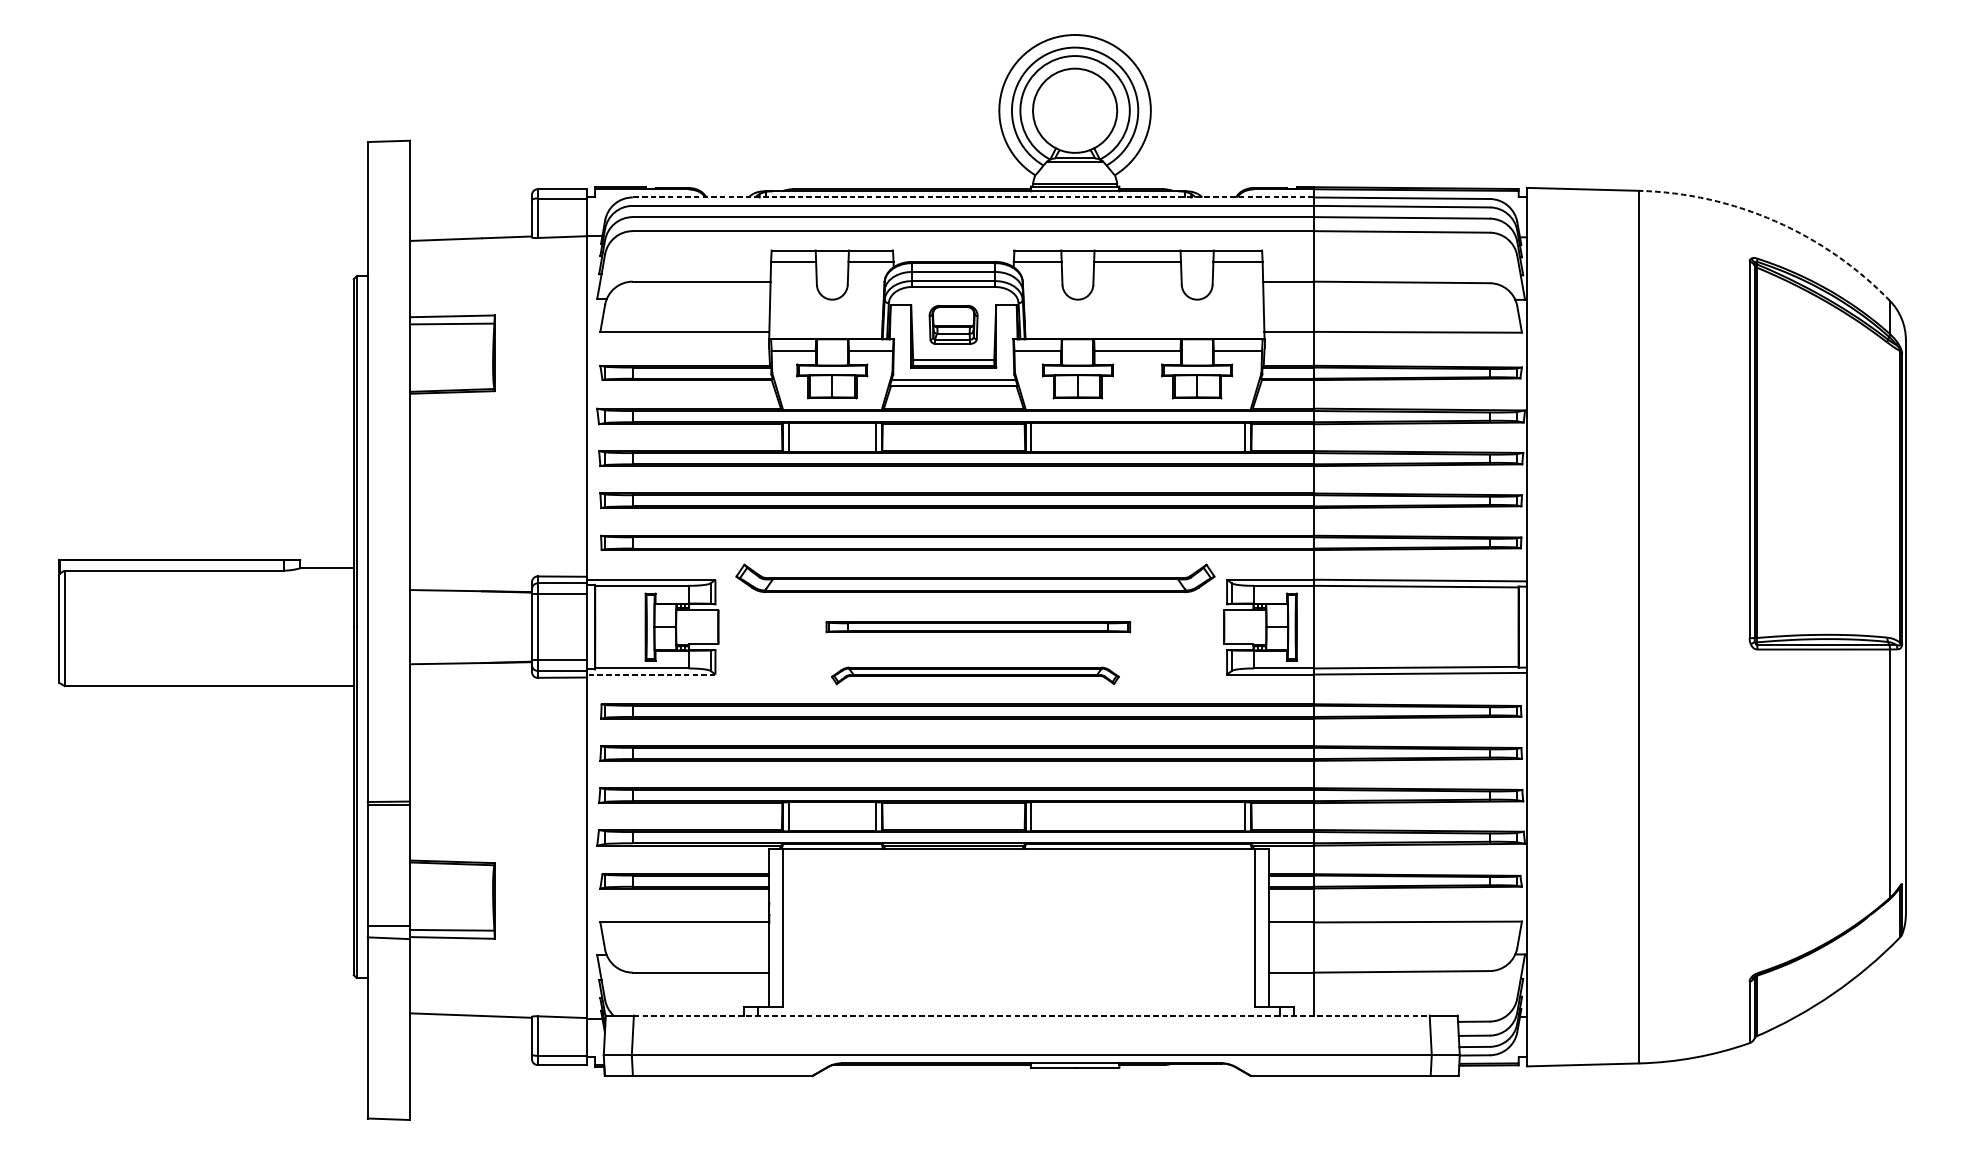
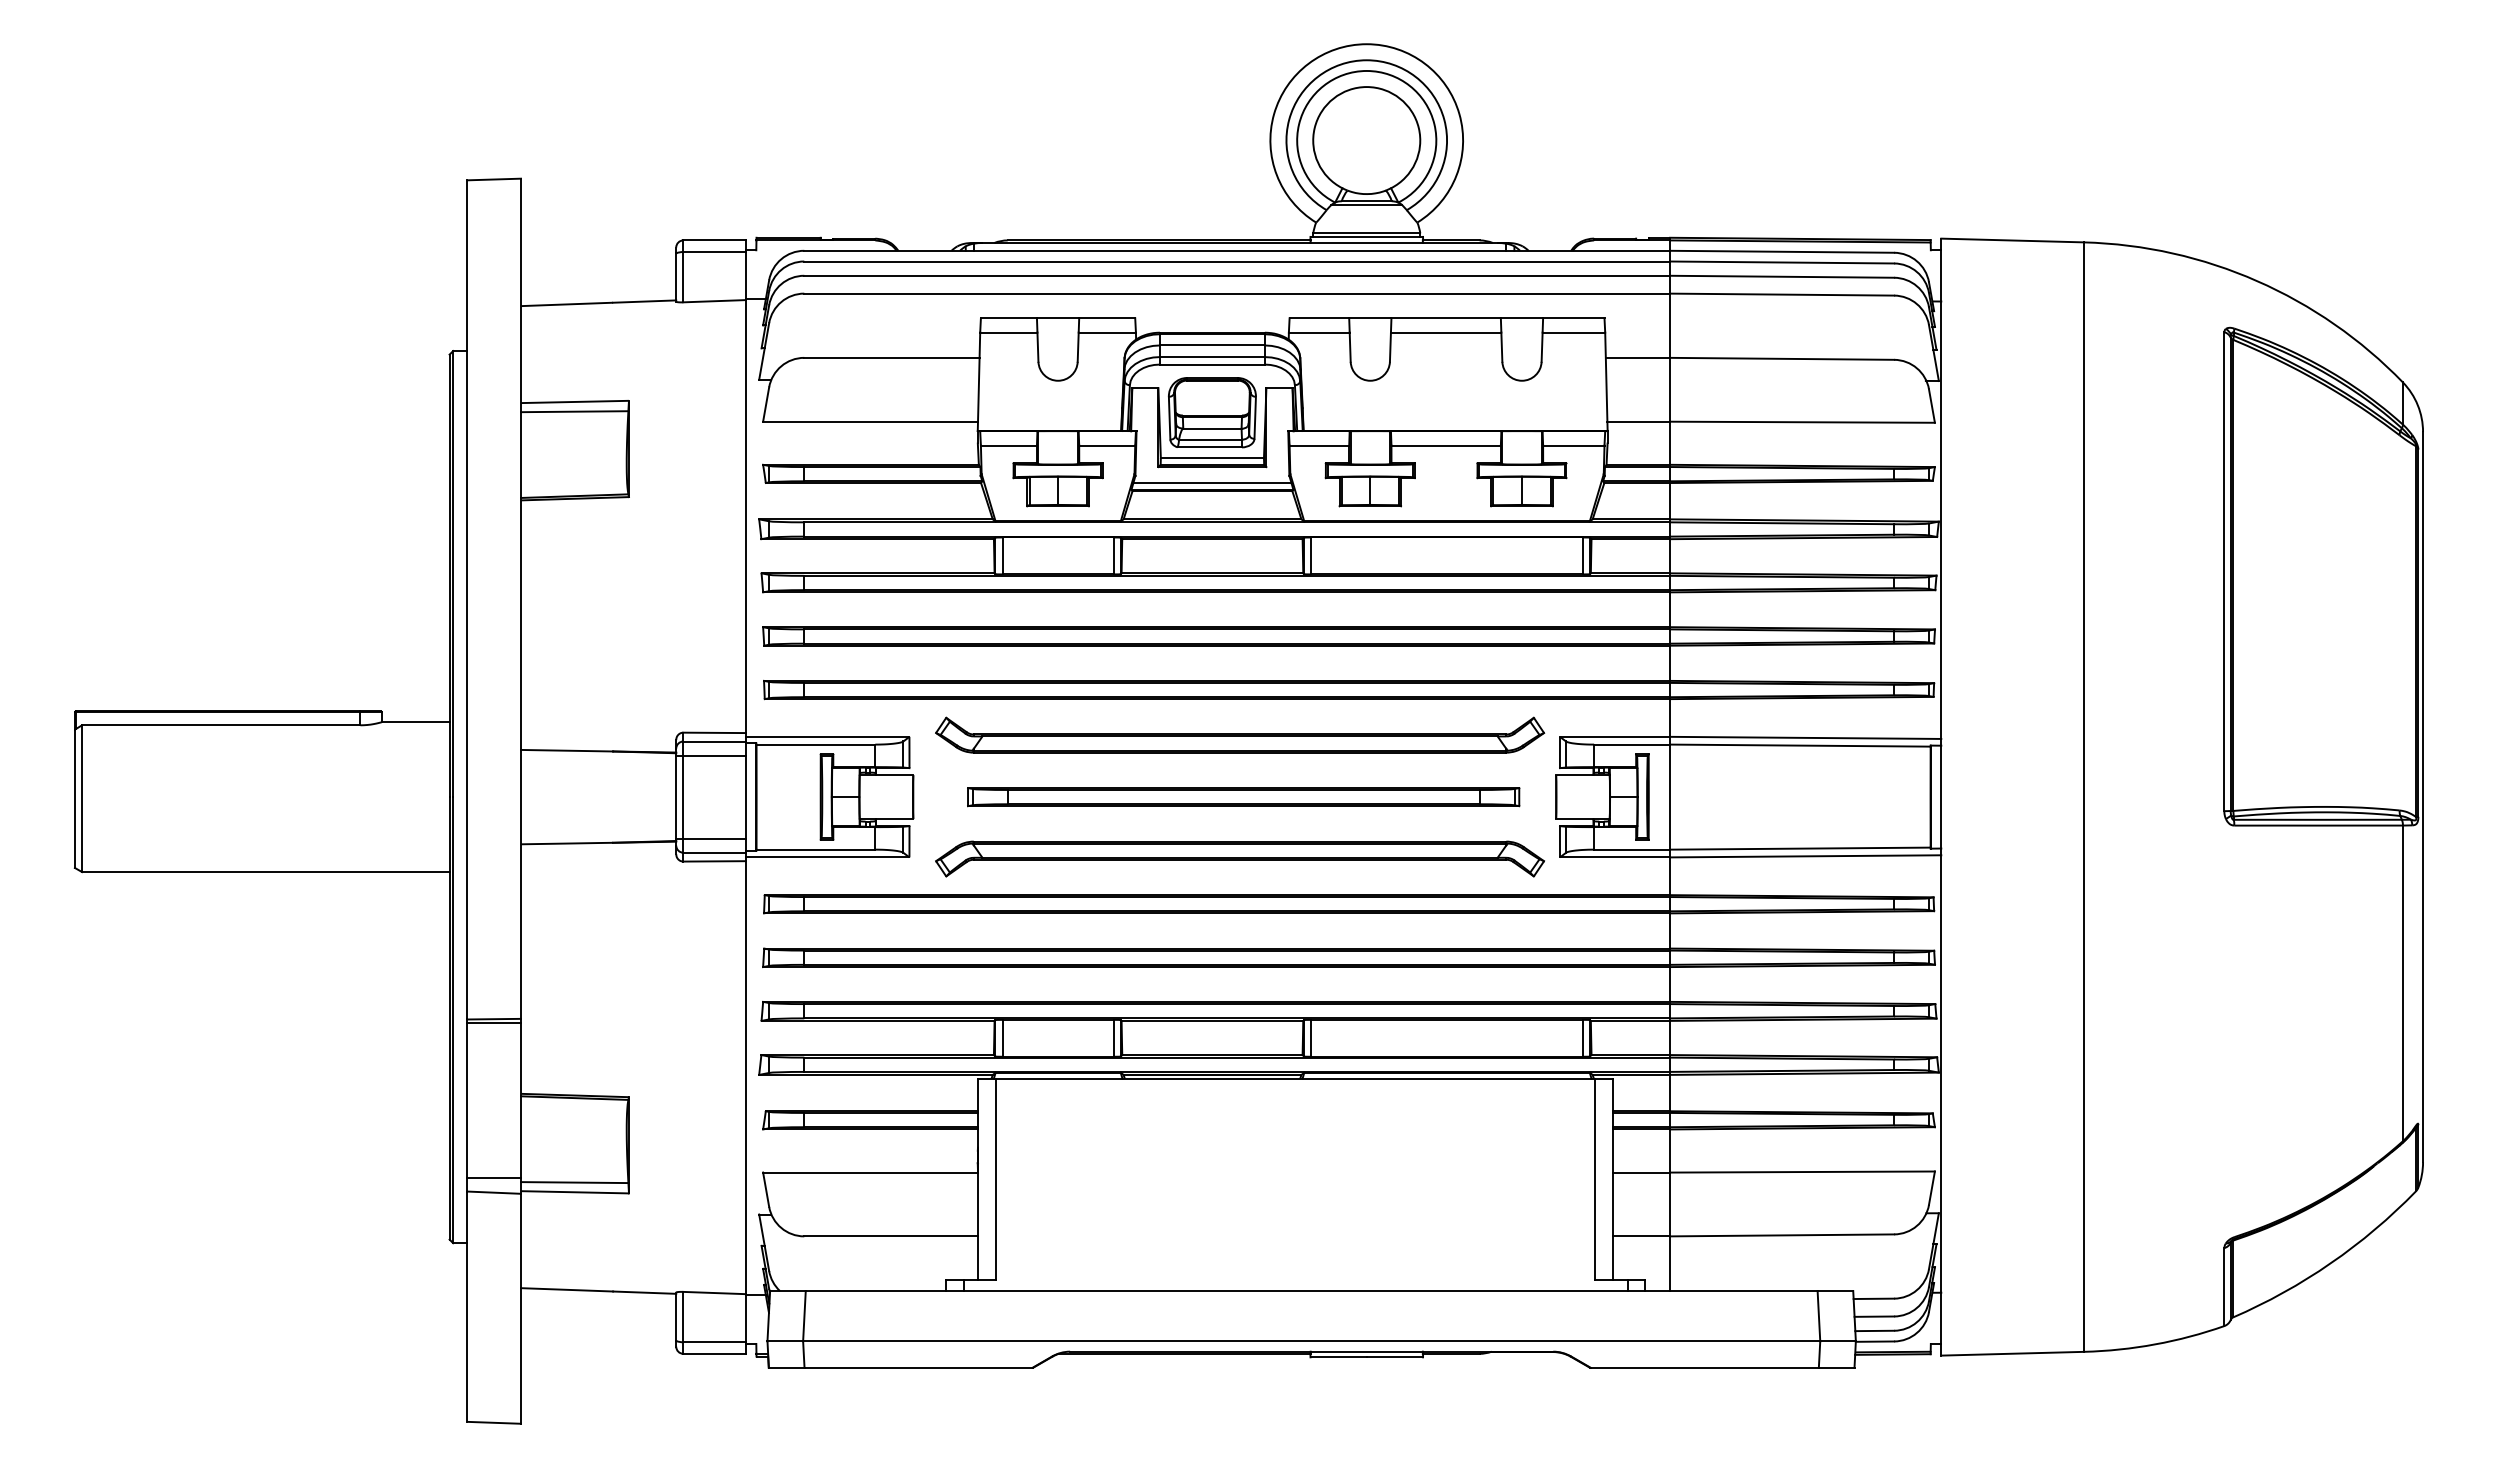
line: (973, 197) -> (1237, 250), dashed -> solid
arc: (1775, 221) -> (2257, 281), dashed -> solid
part: (953, 324) -> (1211, 412), size x1.43
part: (978, 627) -> (1243, 797), size x1.43
line: (650, 674) -> (827, 857), dashed -> solid
part: (975, 675) -> (1239, 858), size x1.67
line: (1031, 1015) -> (1311, 1291), dashed -> solid

